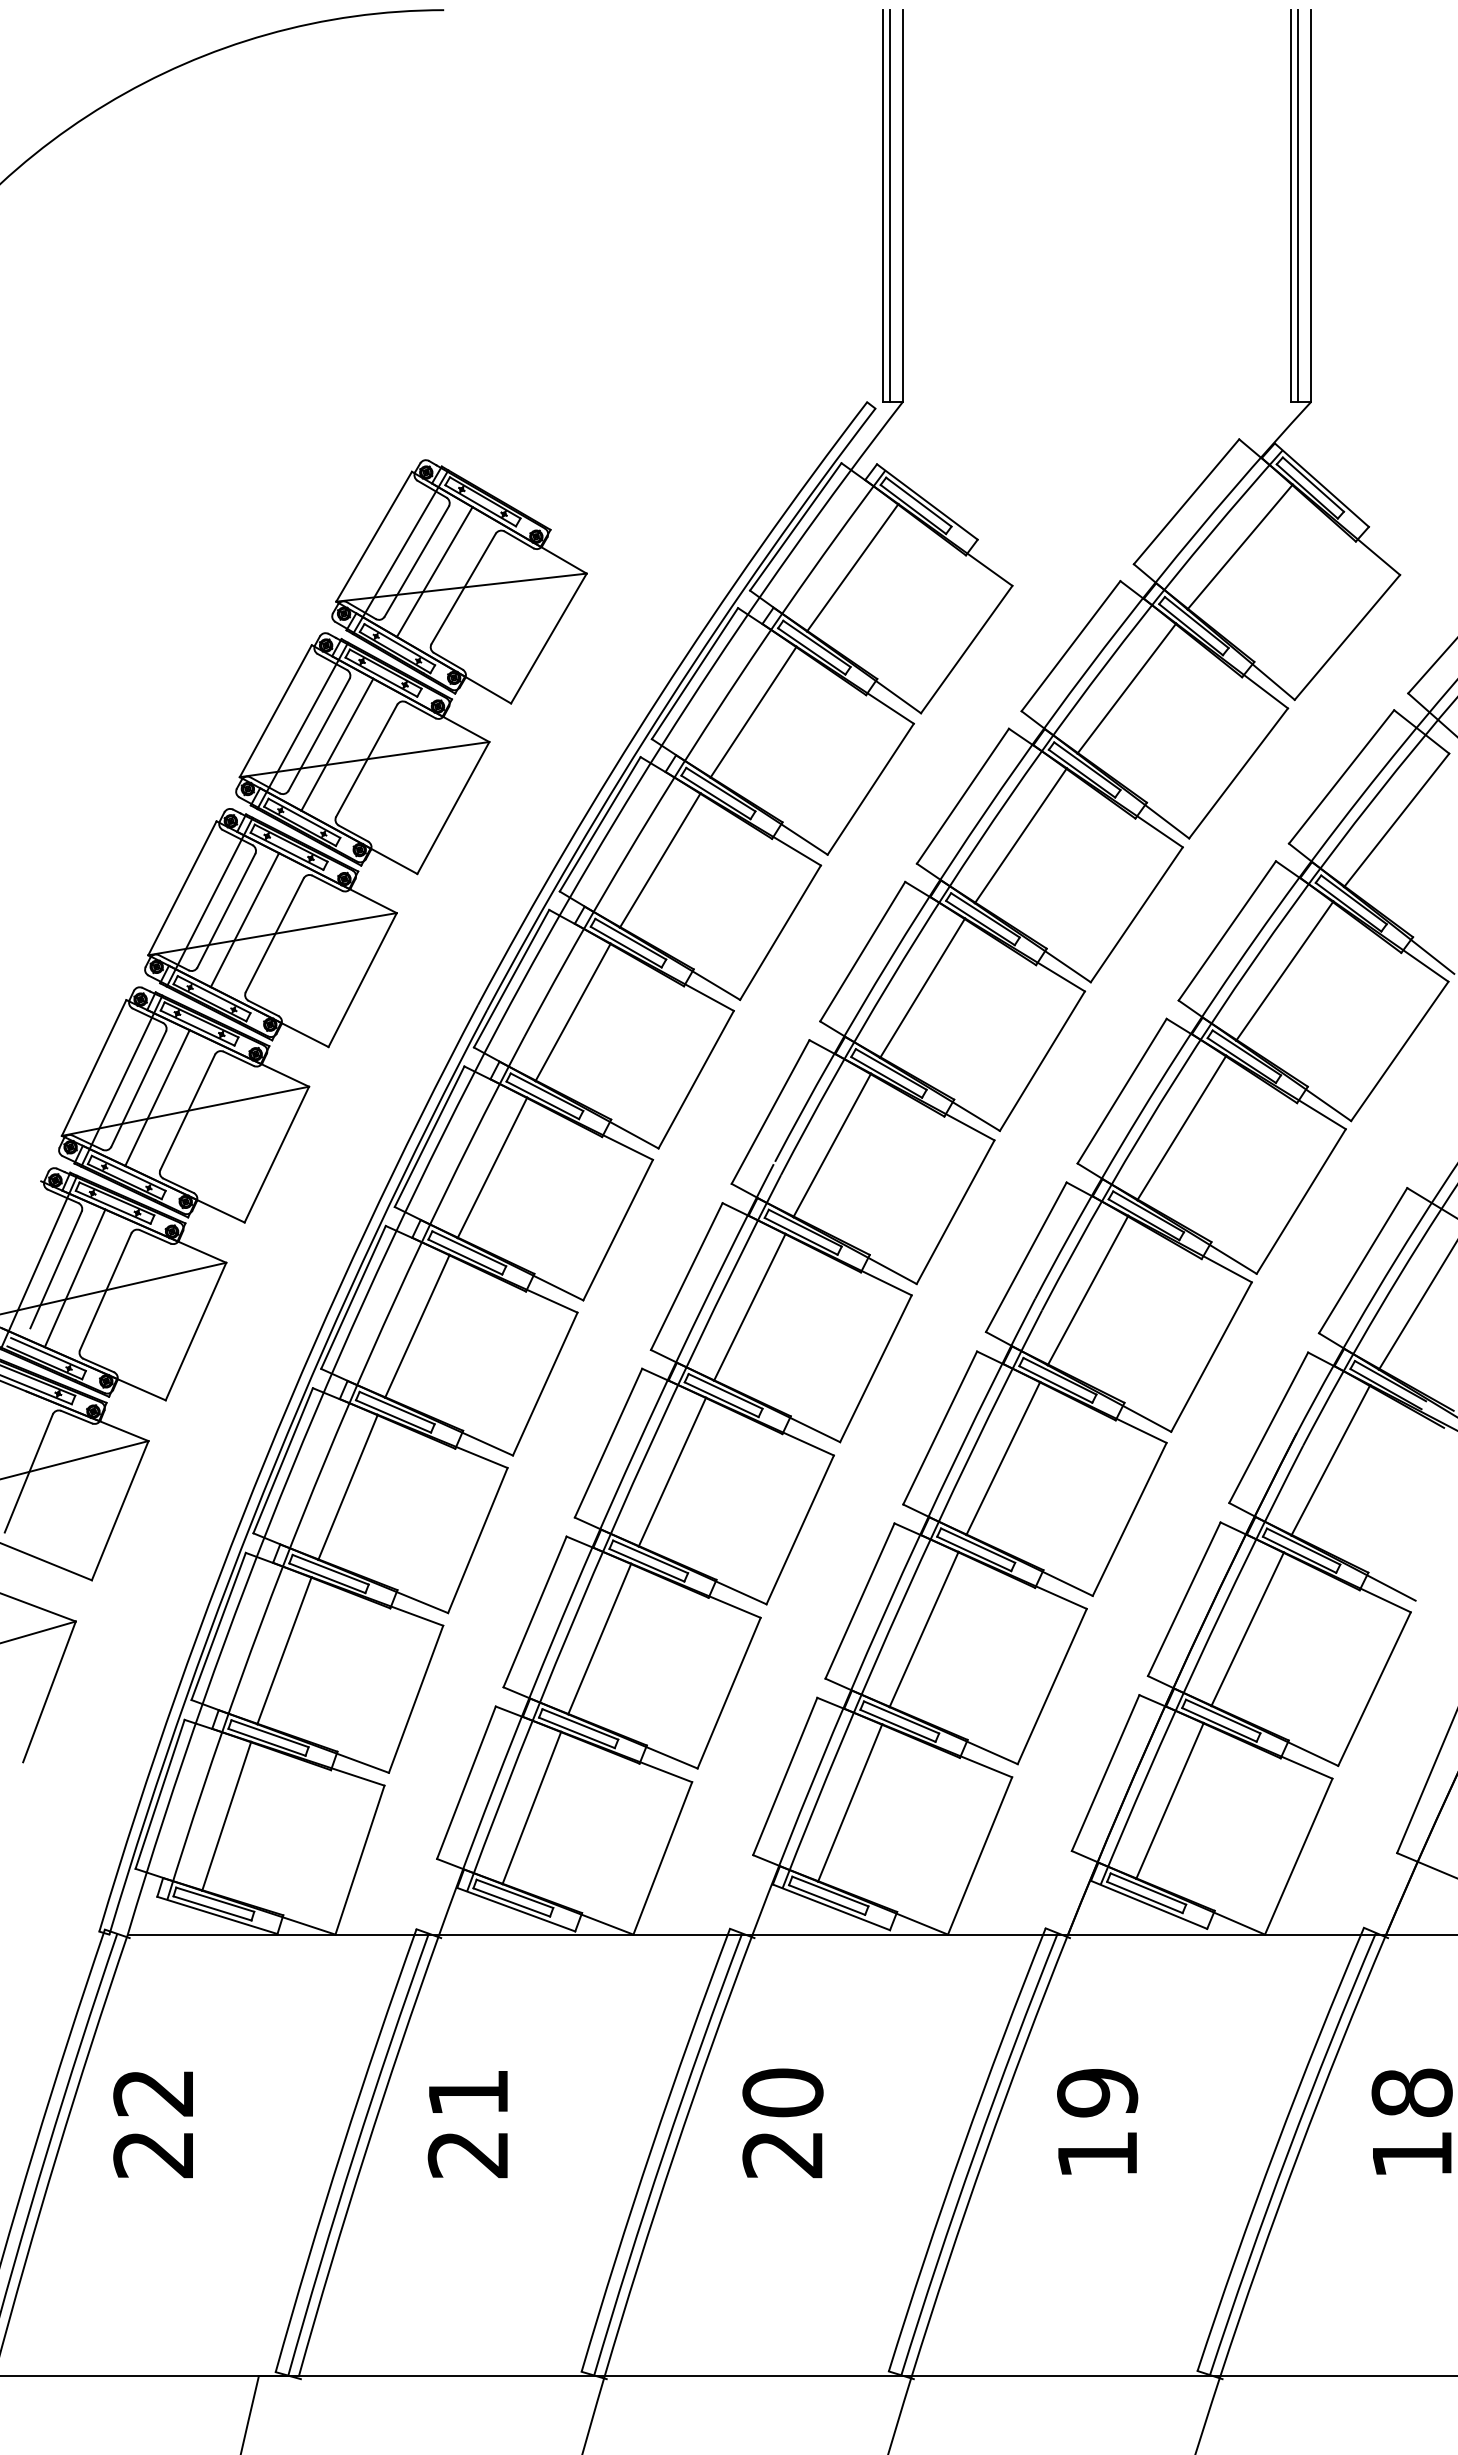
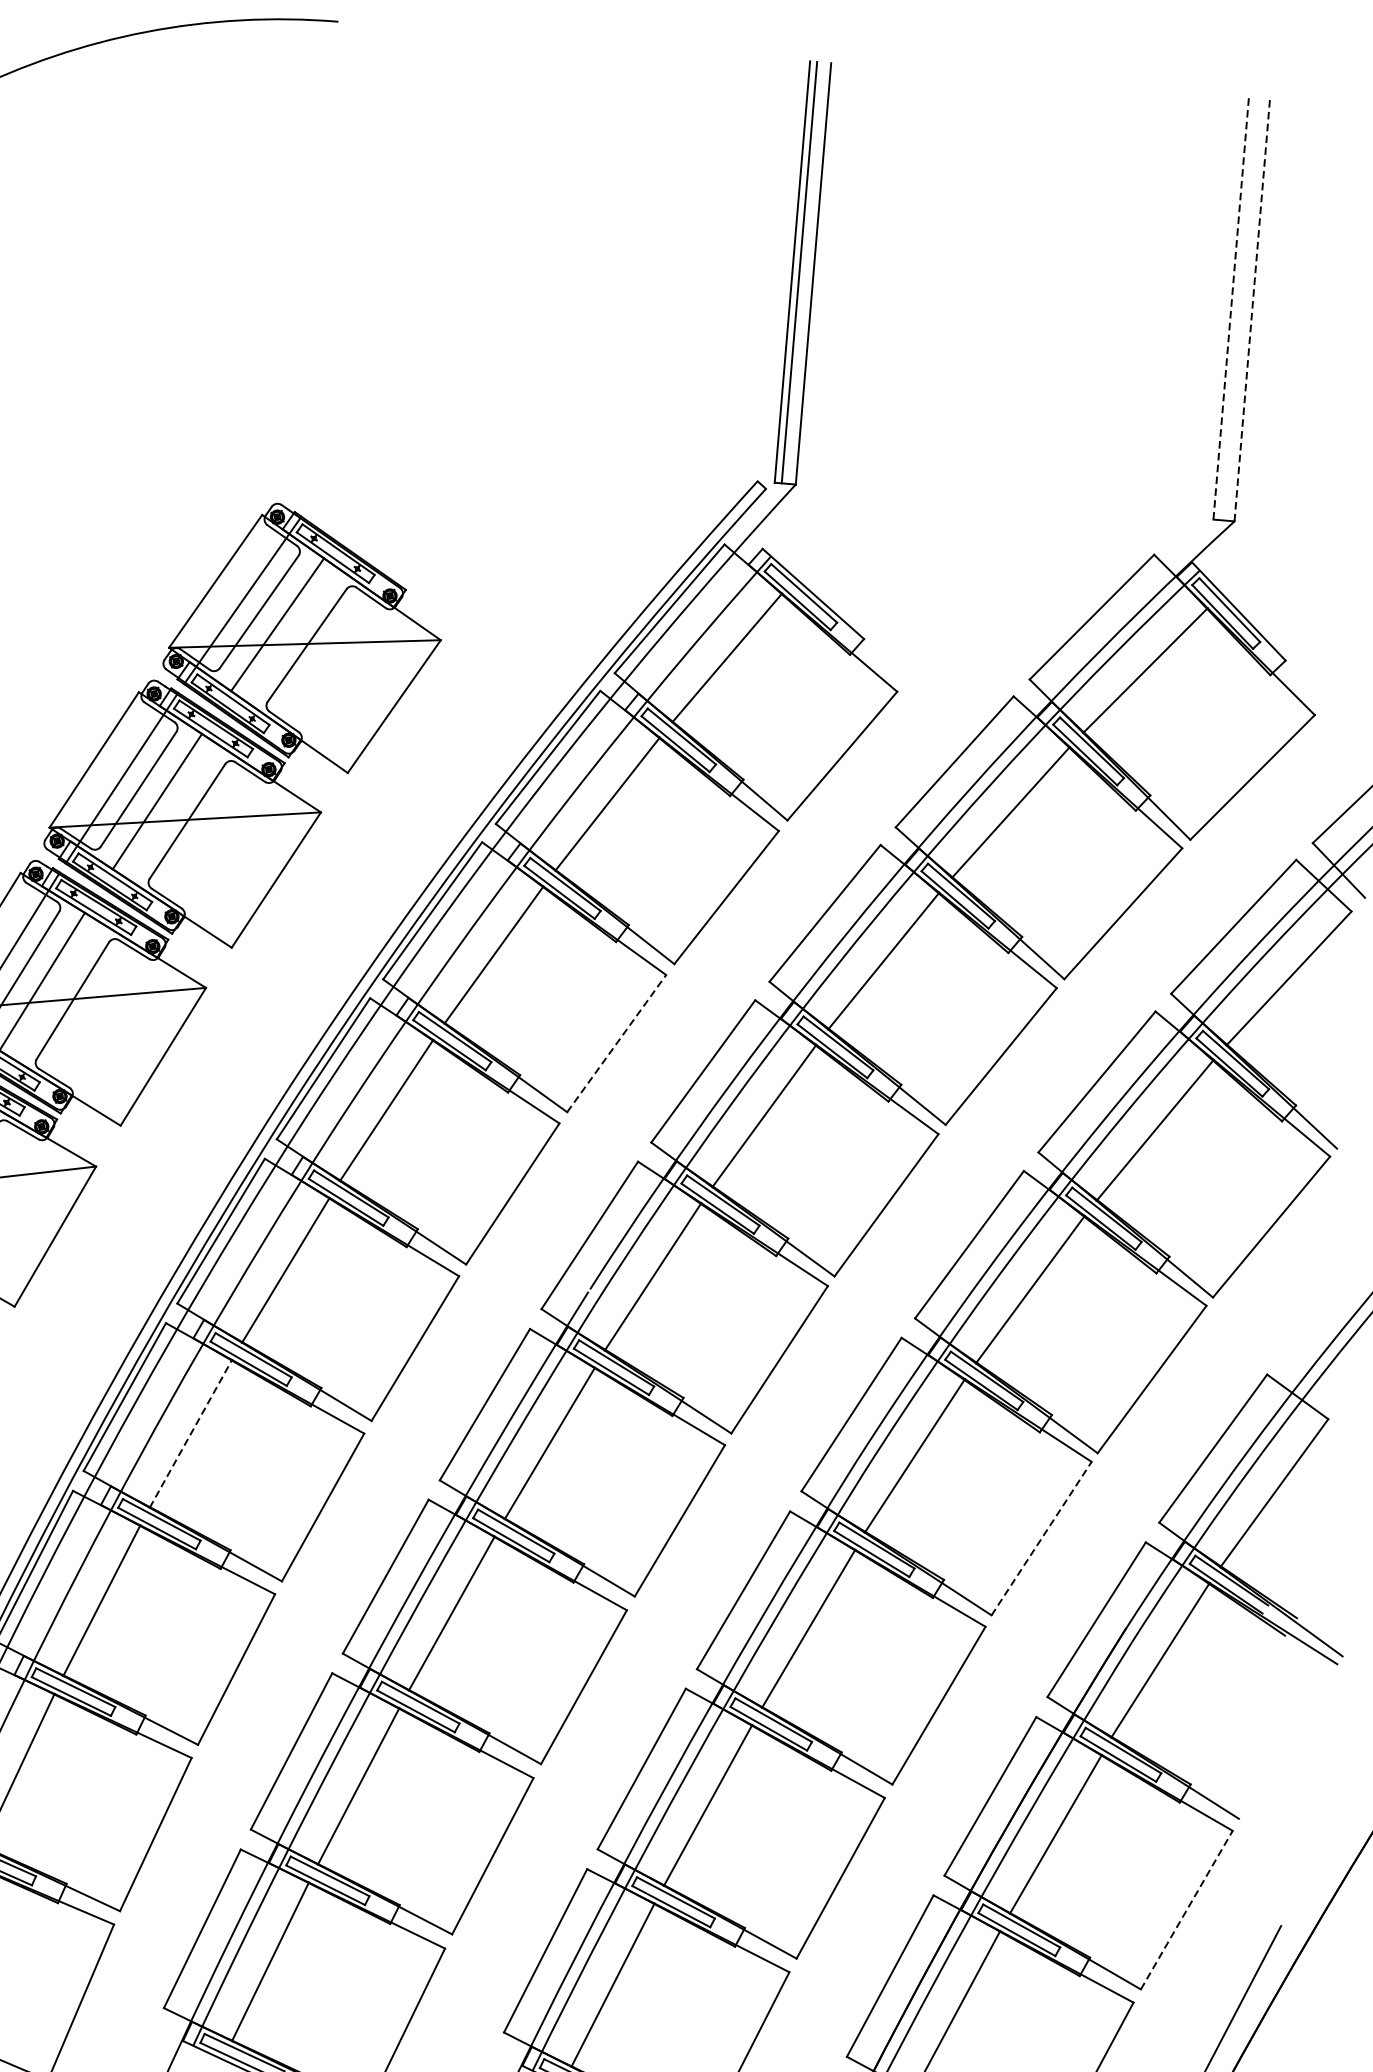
line: (1310, 205) -> (1251, 309), solid -> dashed
line: (1291, 206) -> (1231, 309), solid -> dashed
line: (1297, 206) -> (1237, 309), removed
line: (780, 932) -> (616, 1043), solid -> dashed
line: (417, 1325) -> (191, 1432), solid -> dashed
line: (1211, 1357) -> (1041, 1539), solid -> dashed
line: (1374, 1689) -> (1186, 1910), solid -> dashed

